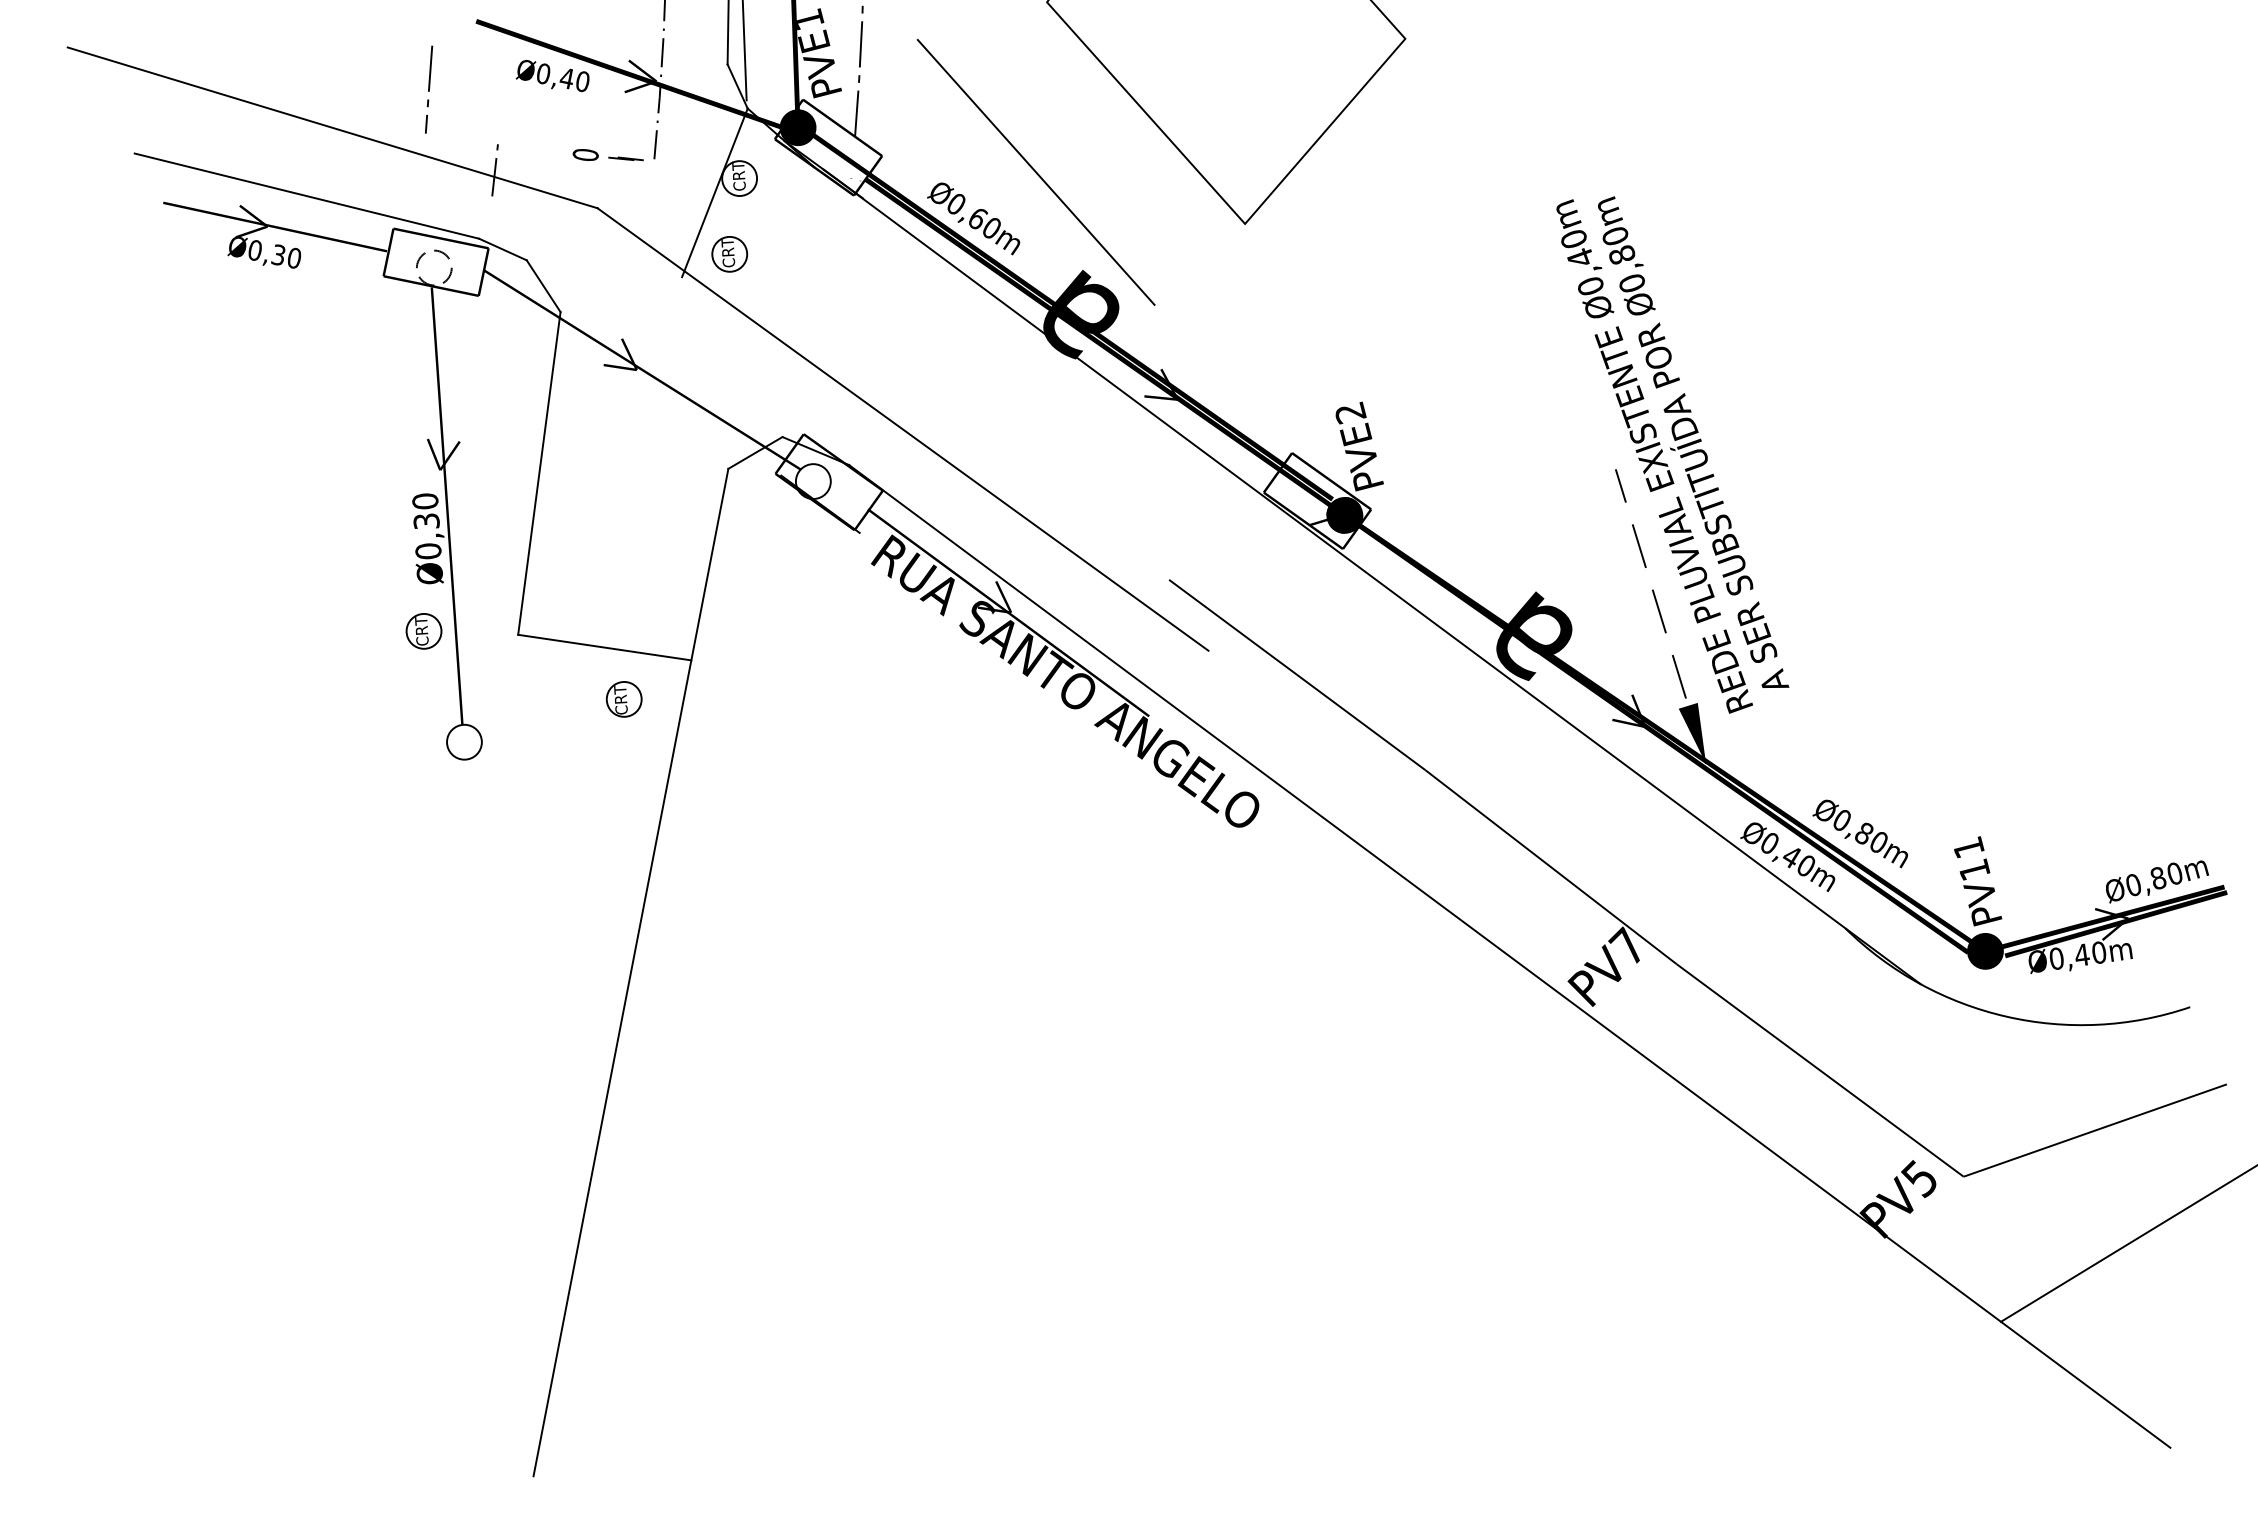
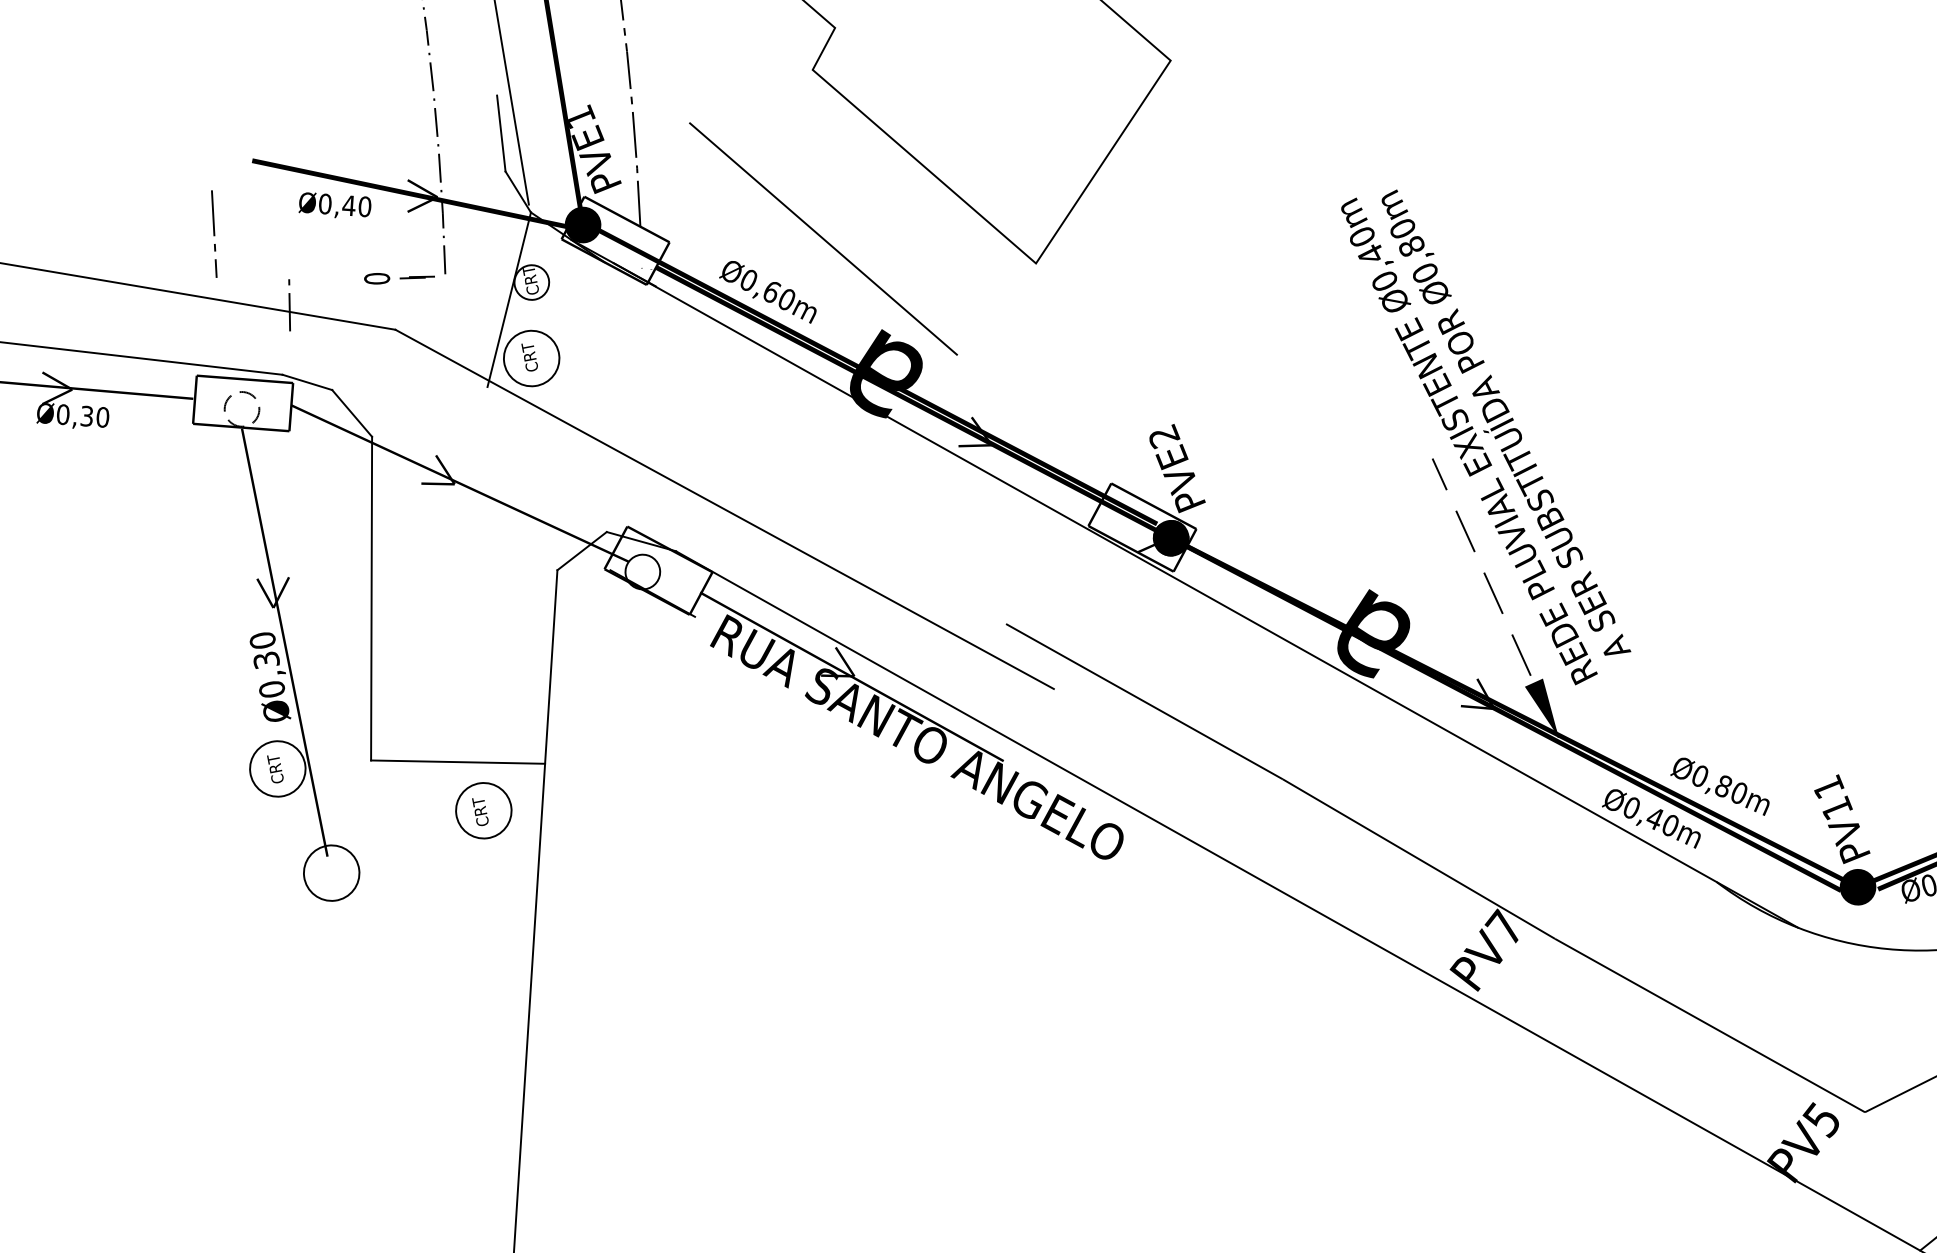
circle: (729, 253) -> (531, 357), size x1.6
circle: (423, 630) -> (277, 768), size x1.6
circle: (623, 698) -> (483, 809), size x1.6
circle: (464, 741) -> (331, 872), size x1.6

